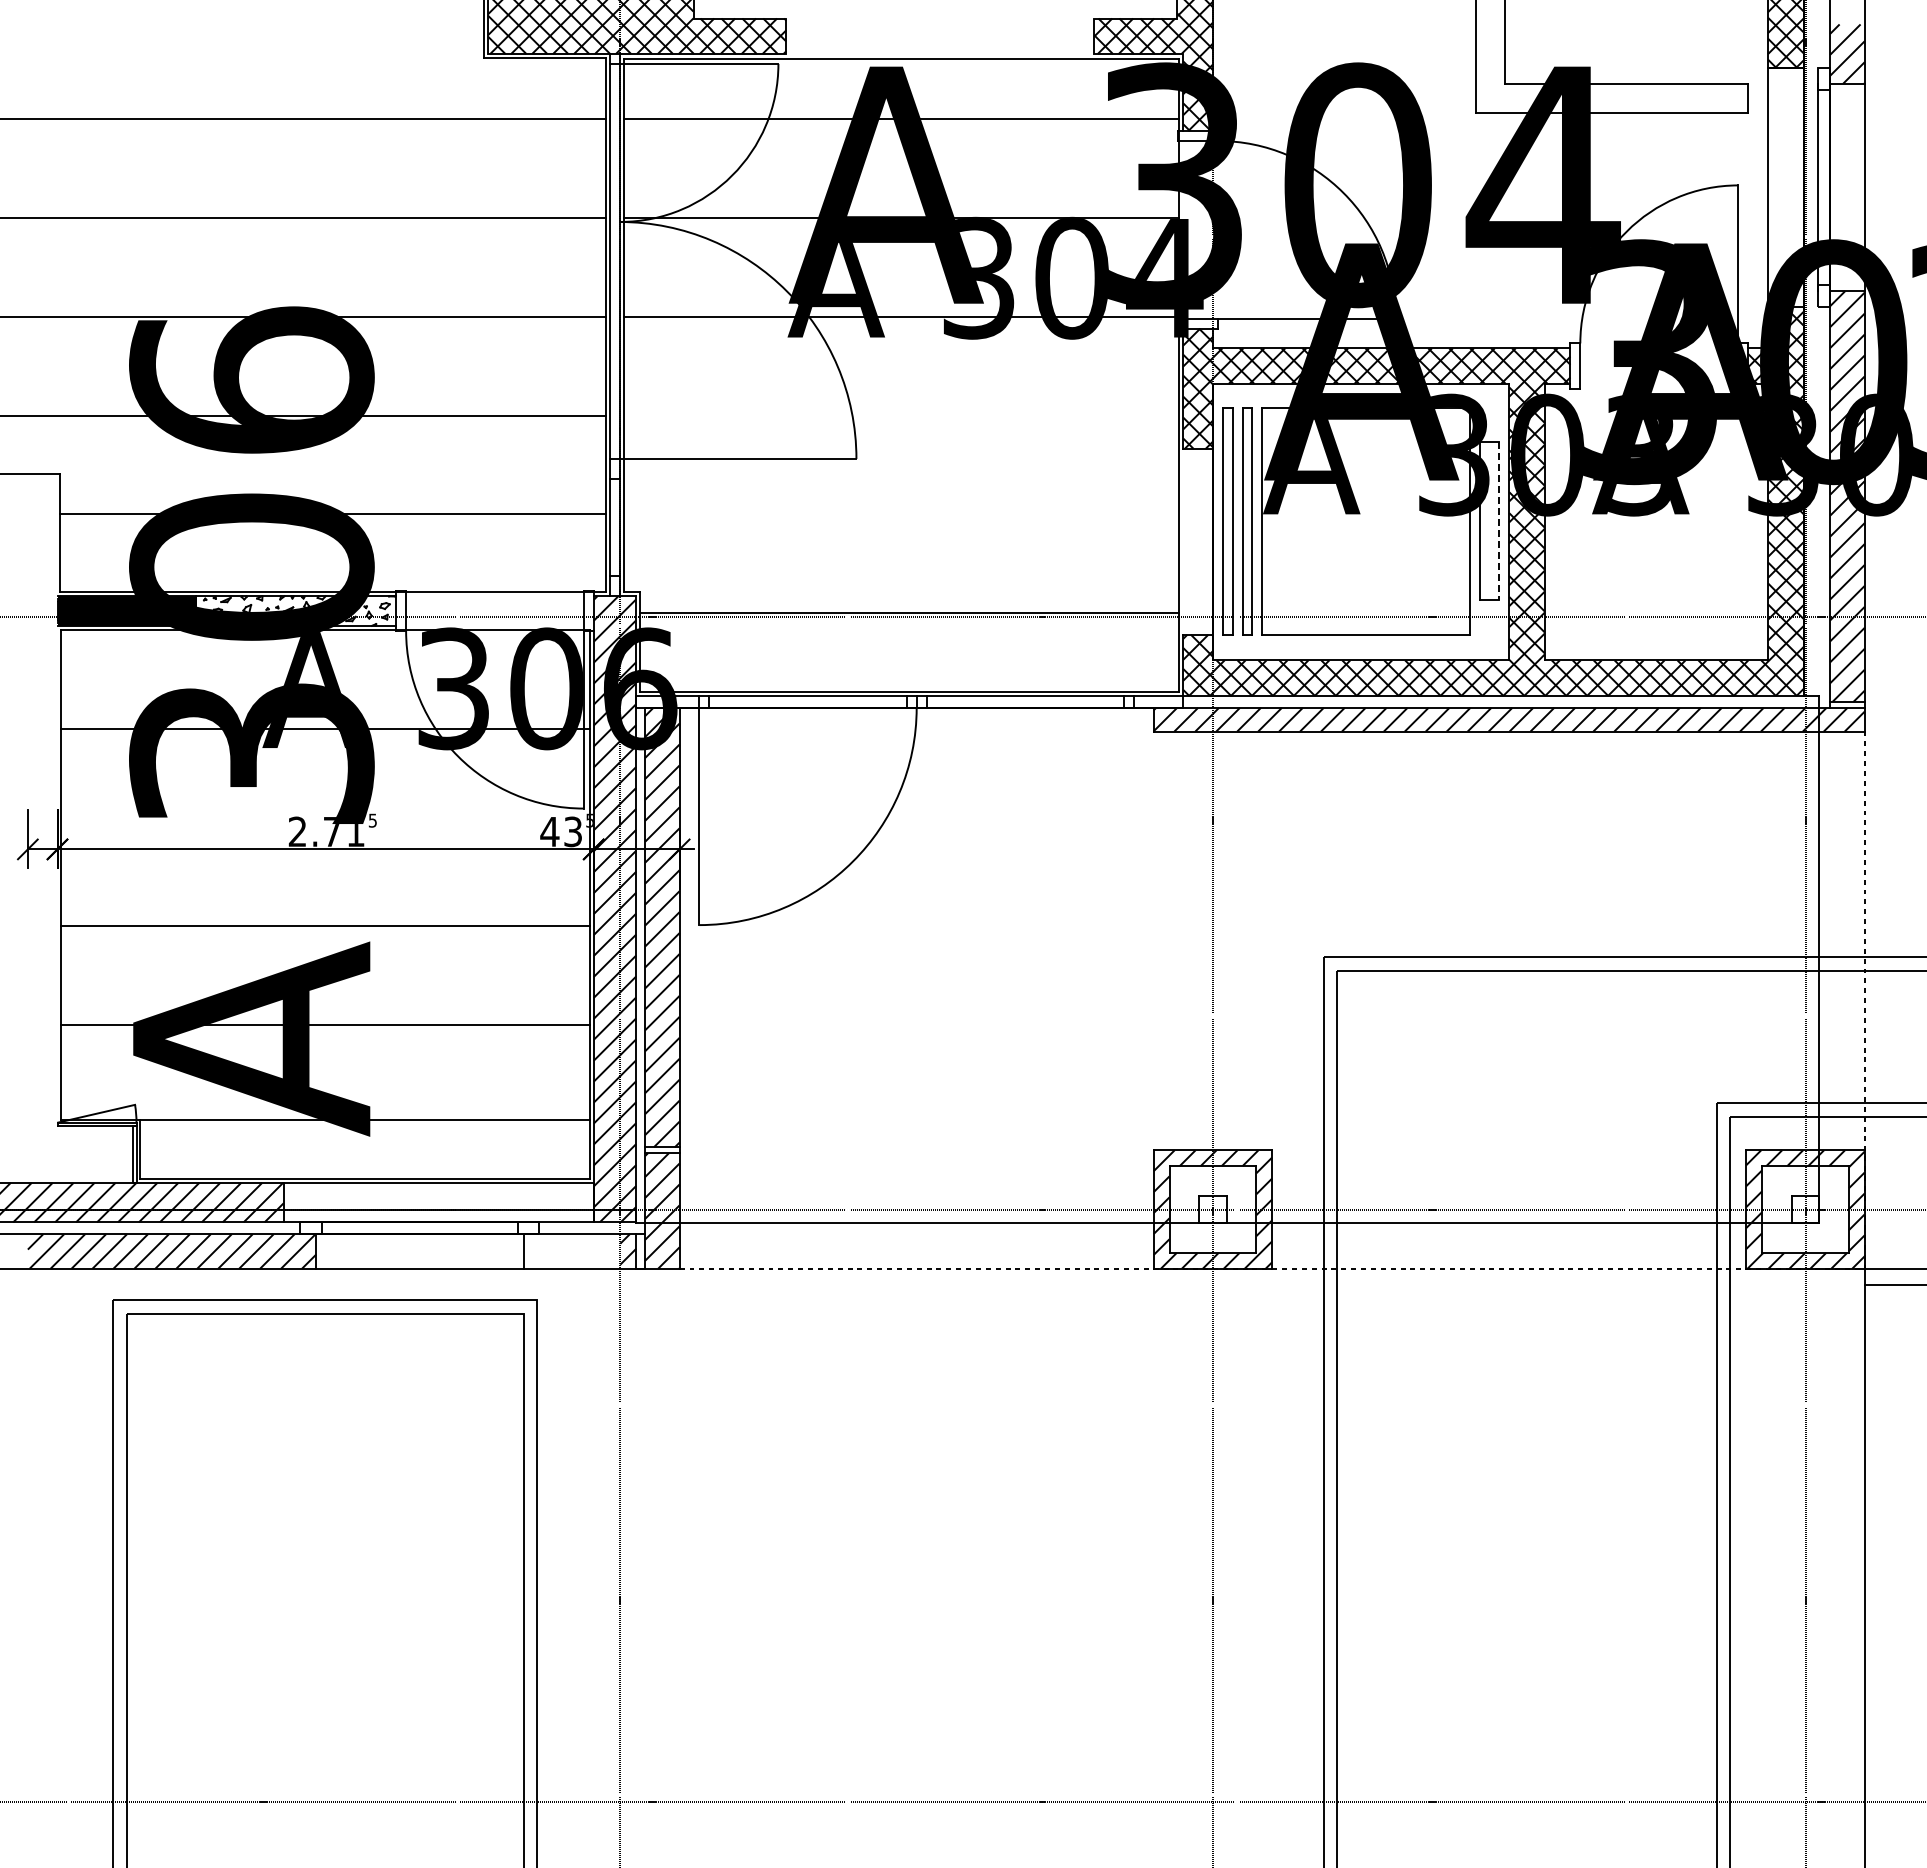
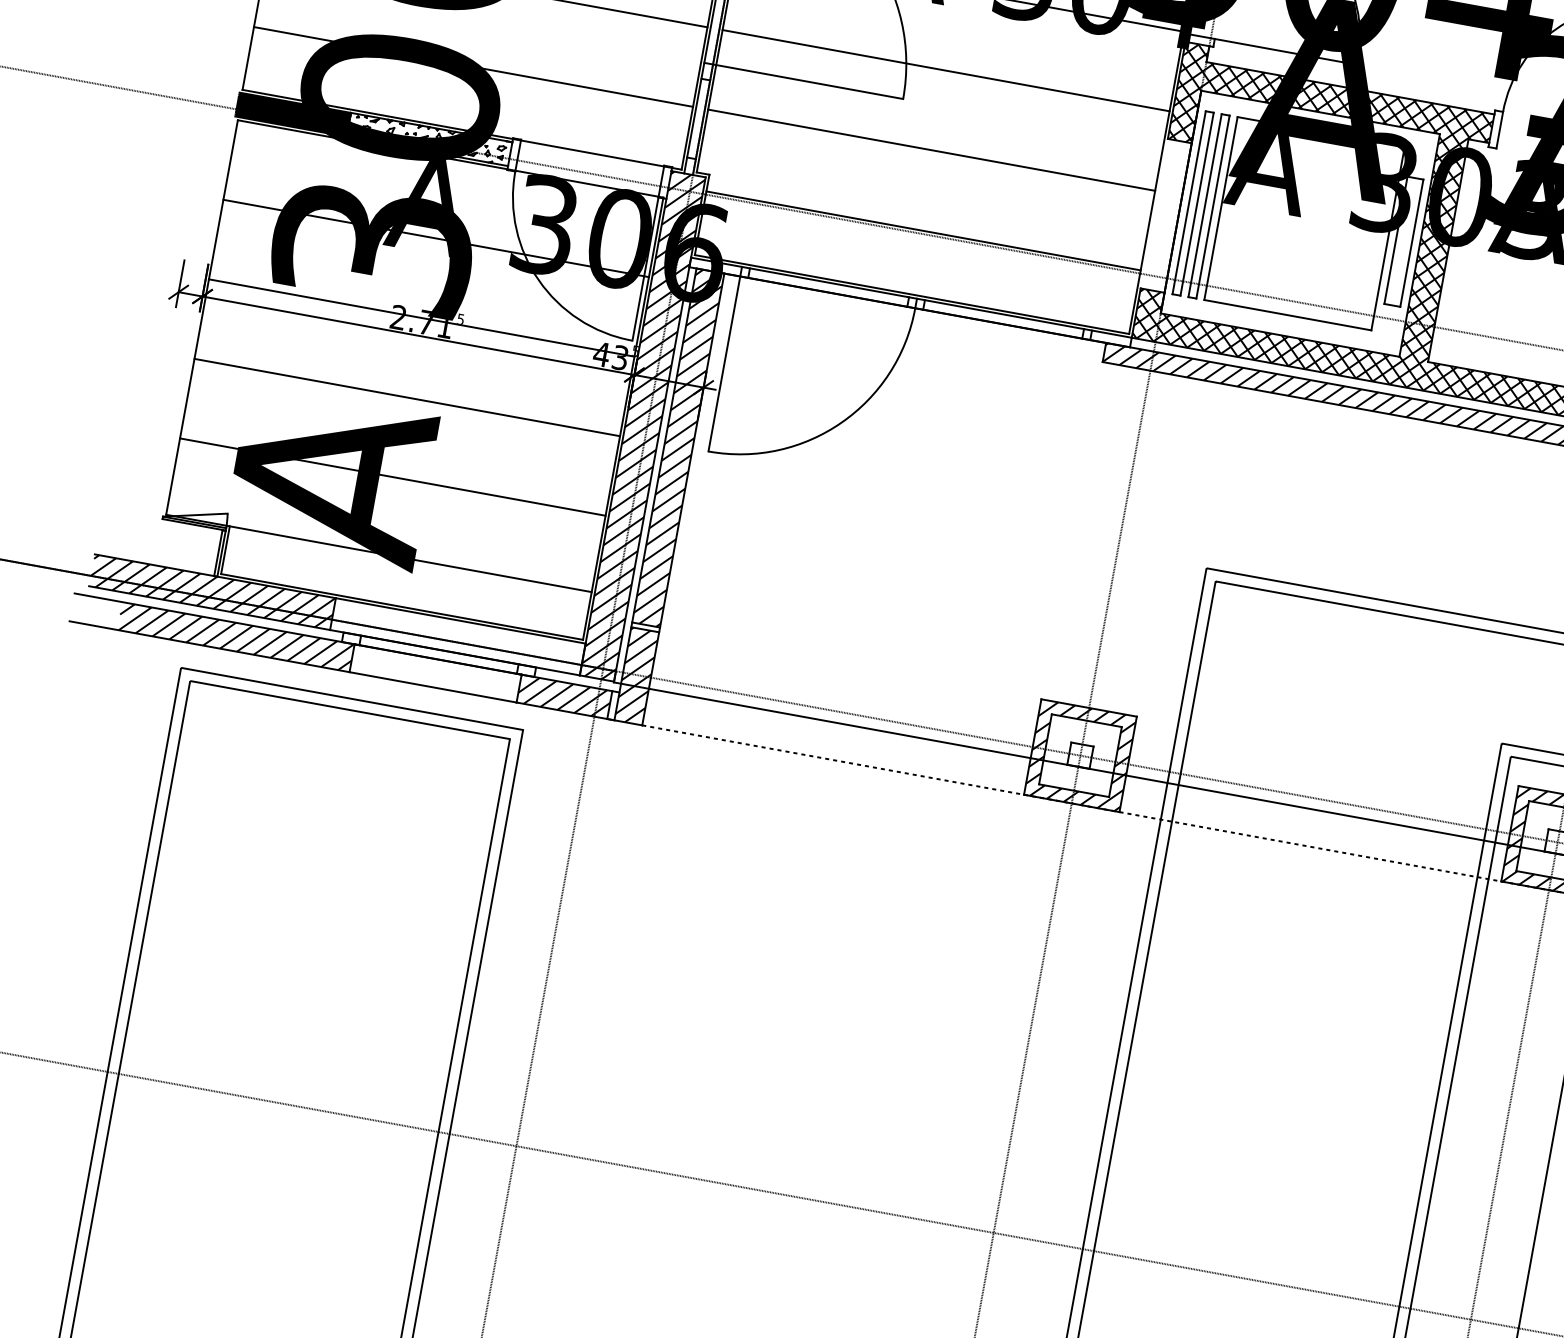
line: (901, 415) -> (945, 70), added
line: (901, 514) -> (931, 150), added
line: (1499, 521) -> (1411, 243), dashed -> solid
line: (325, 827) -> (421, 318), added
hatch: (571, 1251) -> (557, 695), added

